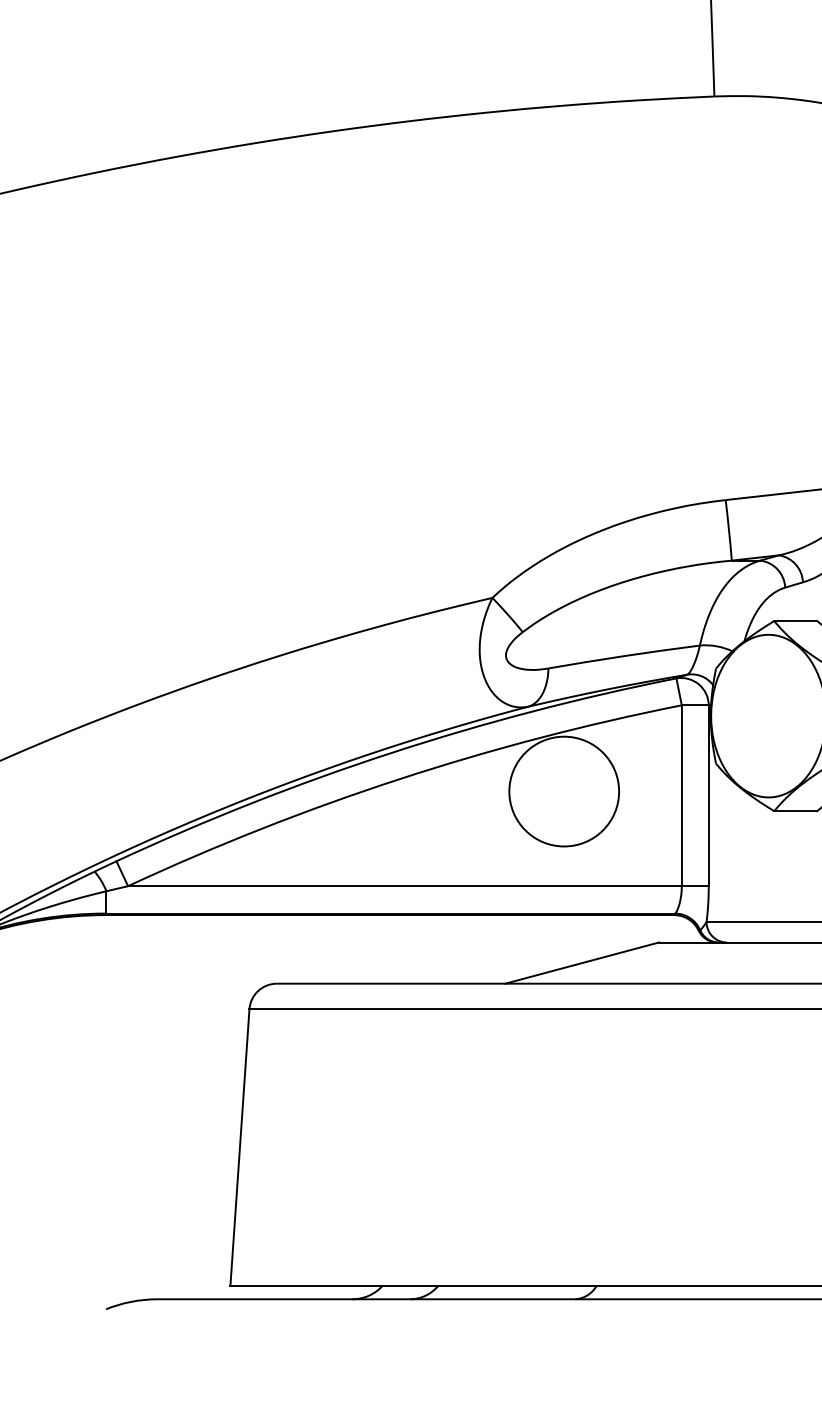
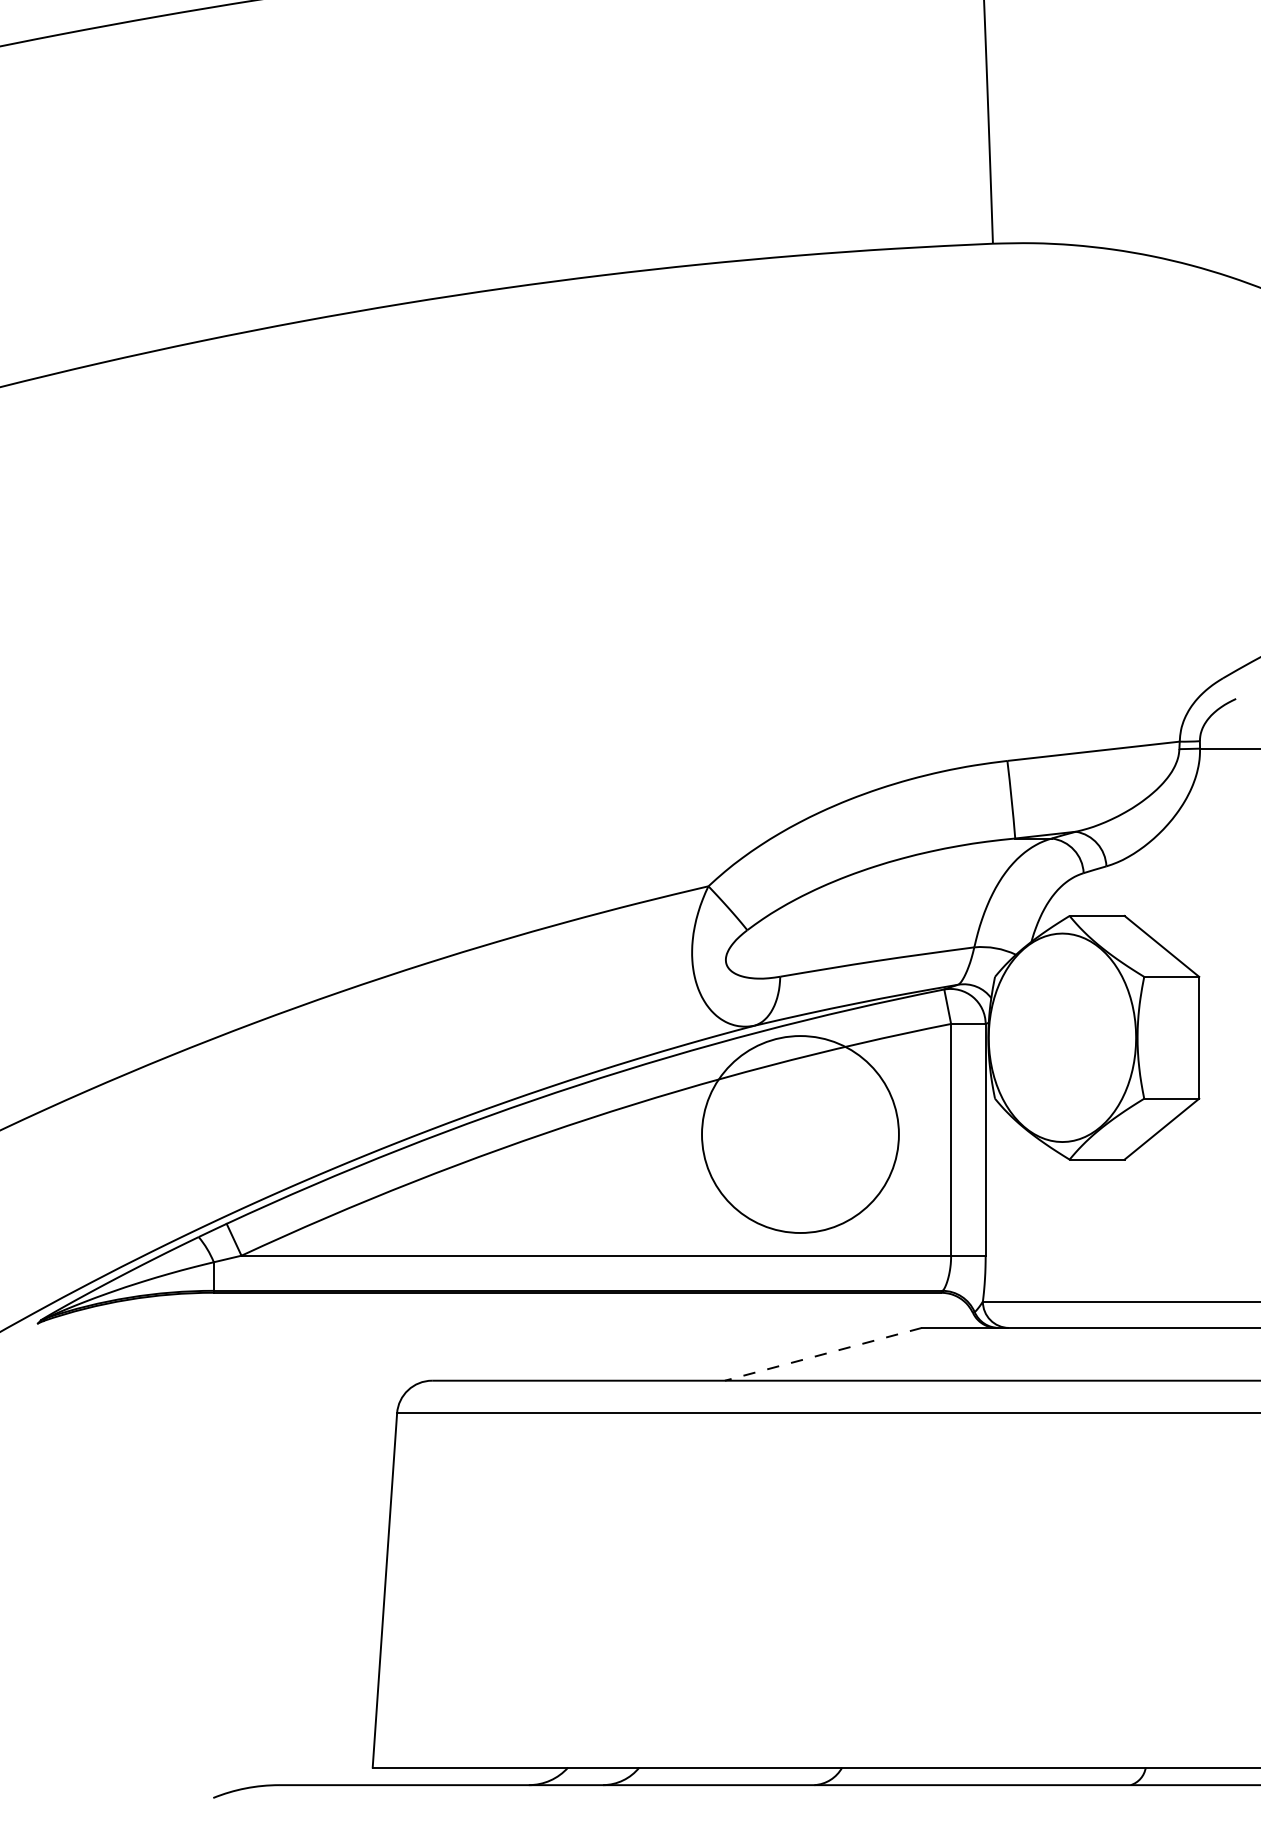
circle: (564, 791) -> (800, 1134), size x1.4
line: (582, 963) -> (823, 1354), solid -> dashed

